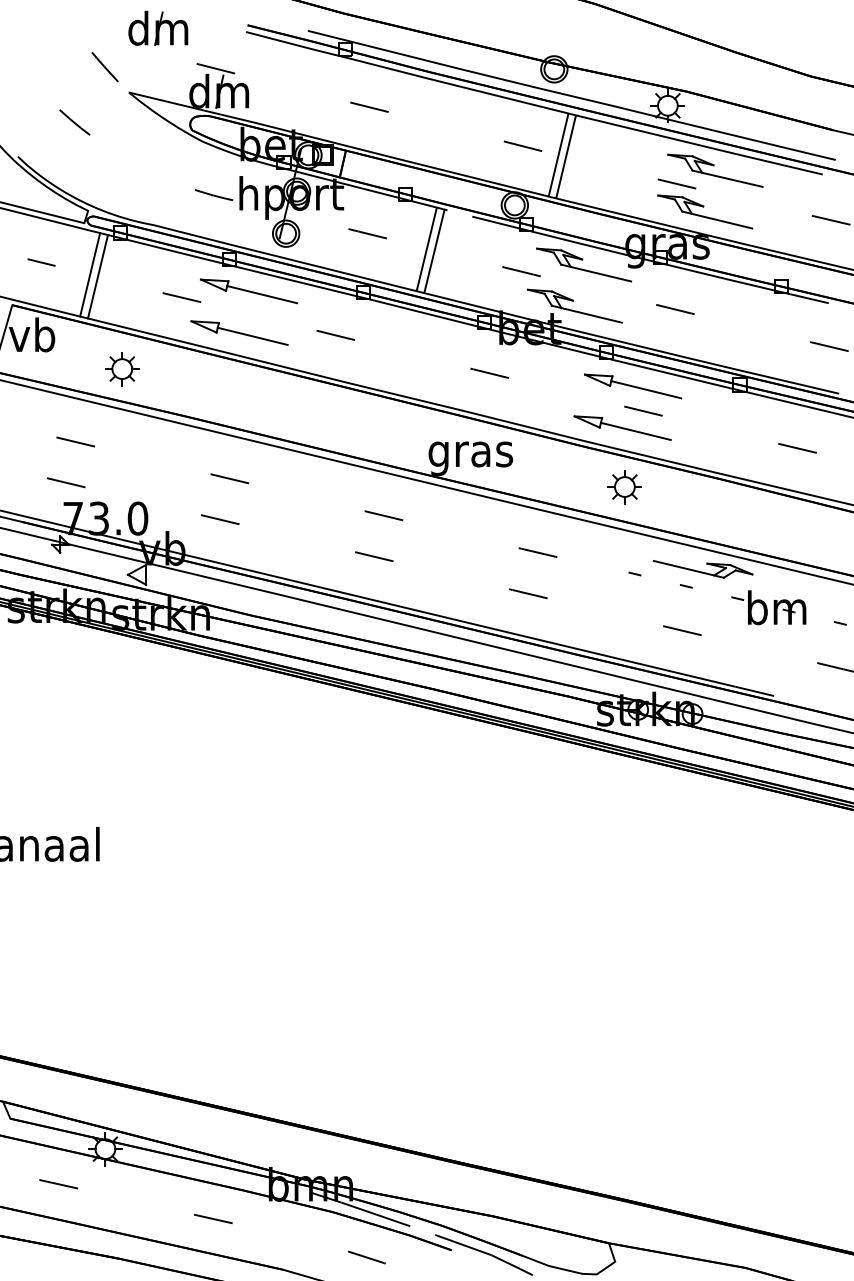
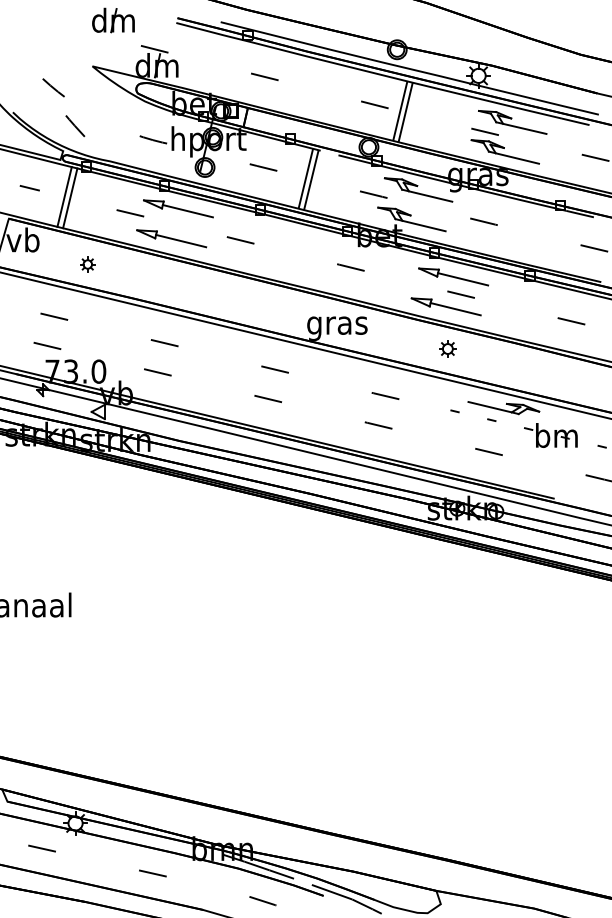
line: (105, 67) -> (75, 126), moved
part: (122, 369) -> (87, 264), size x0.6
part: (624, 486) -> (447, 348), size x0.7

